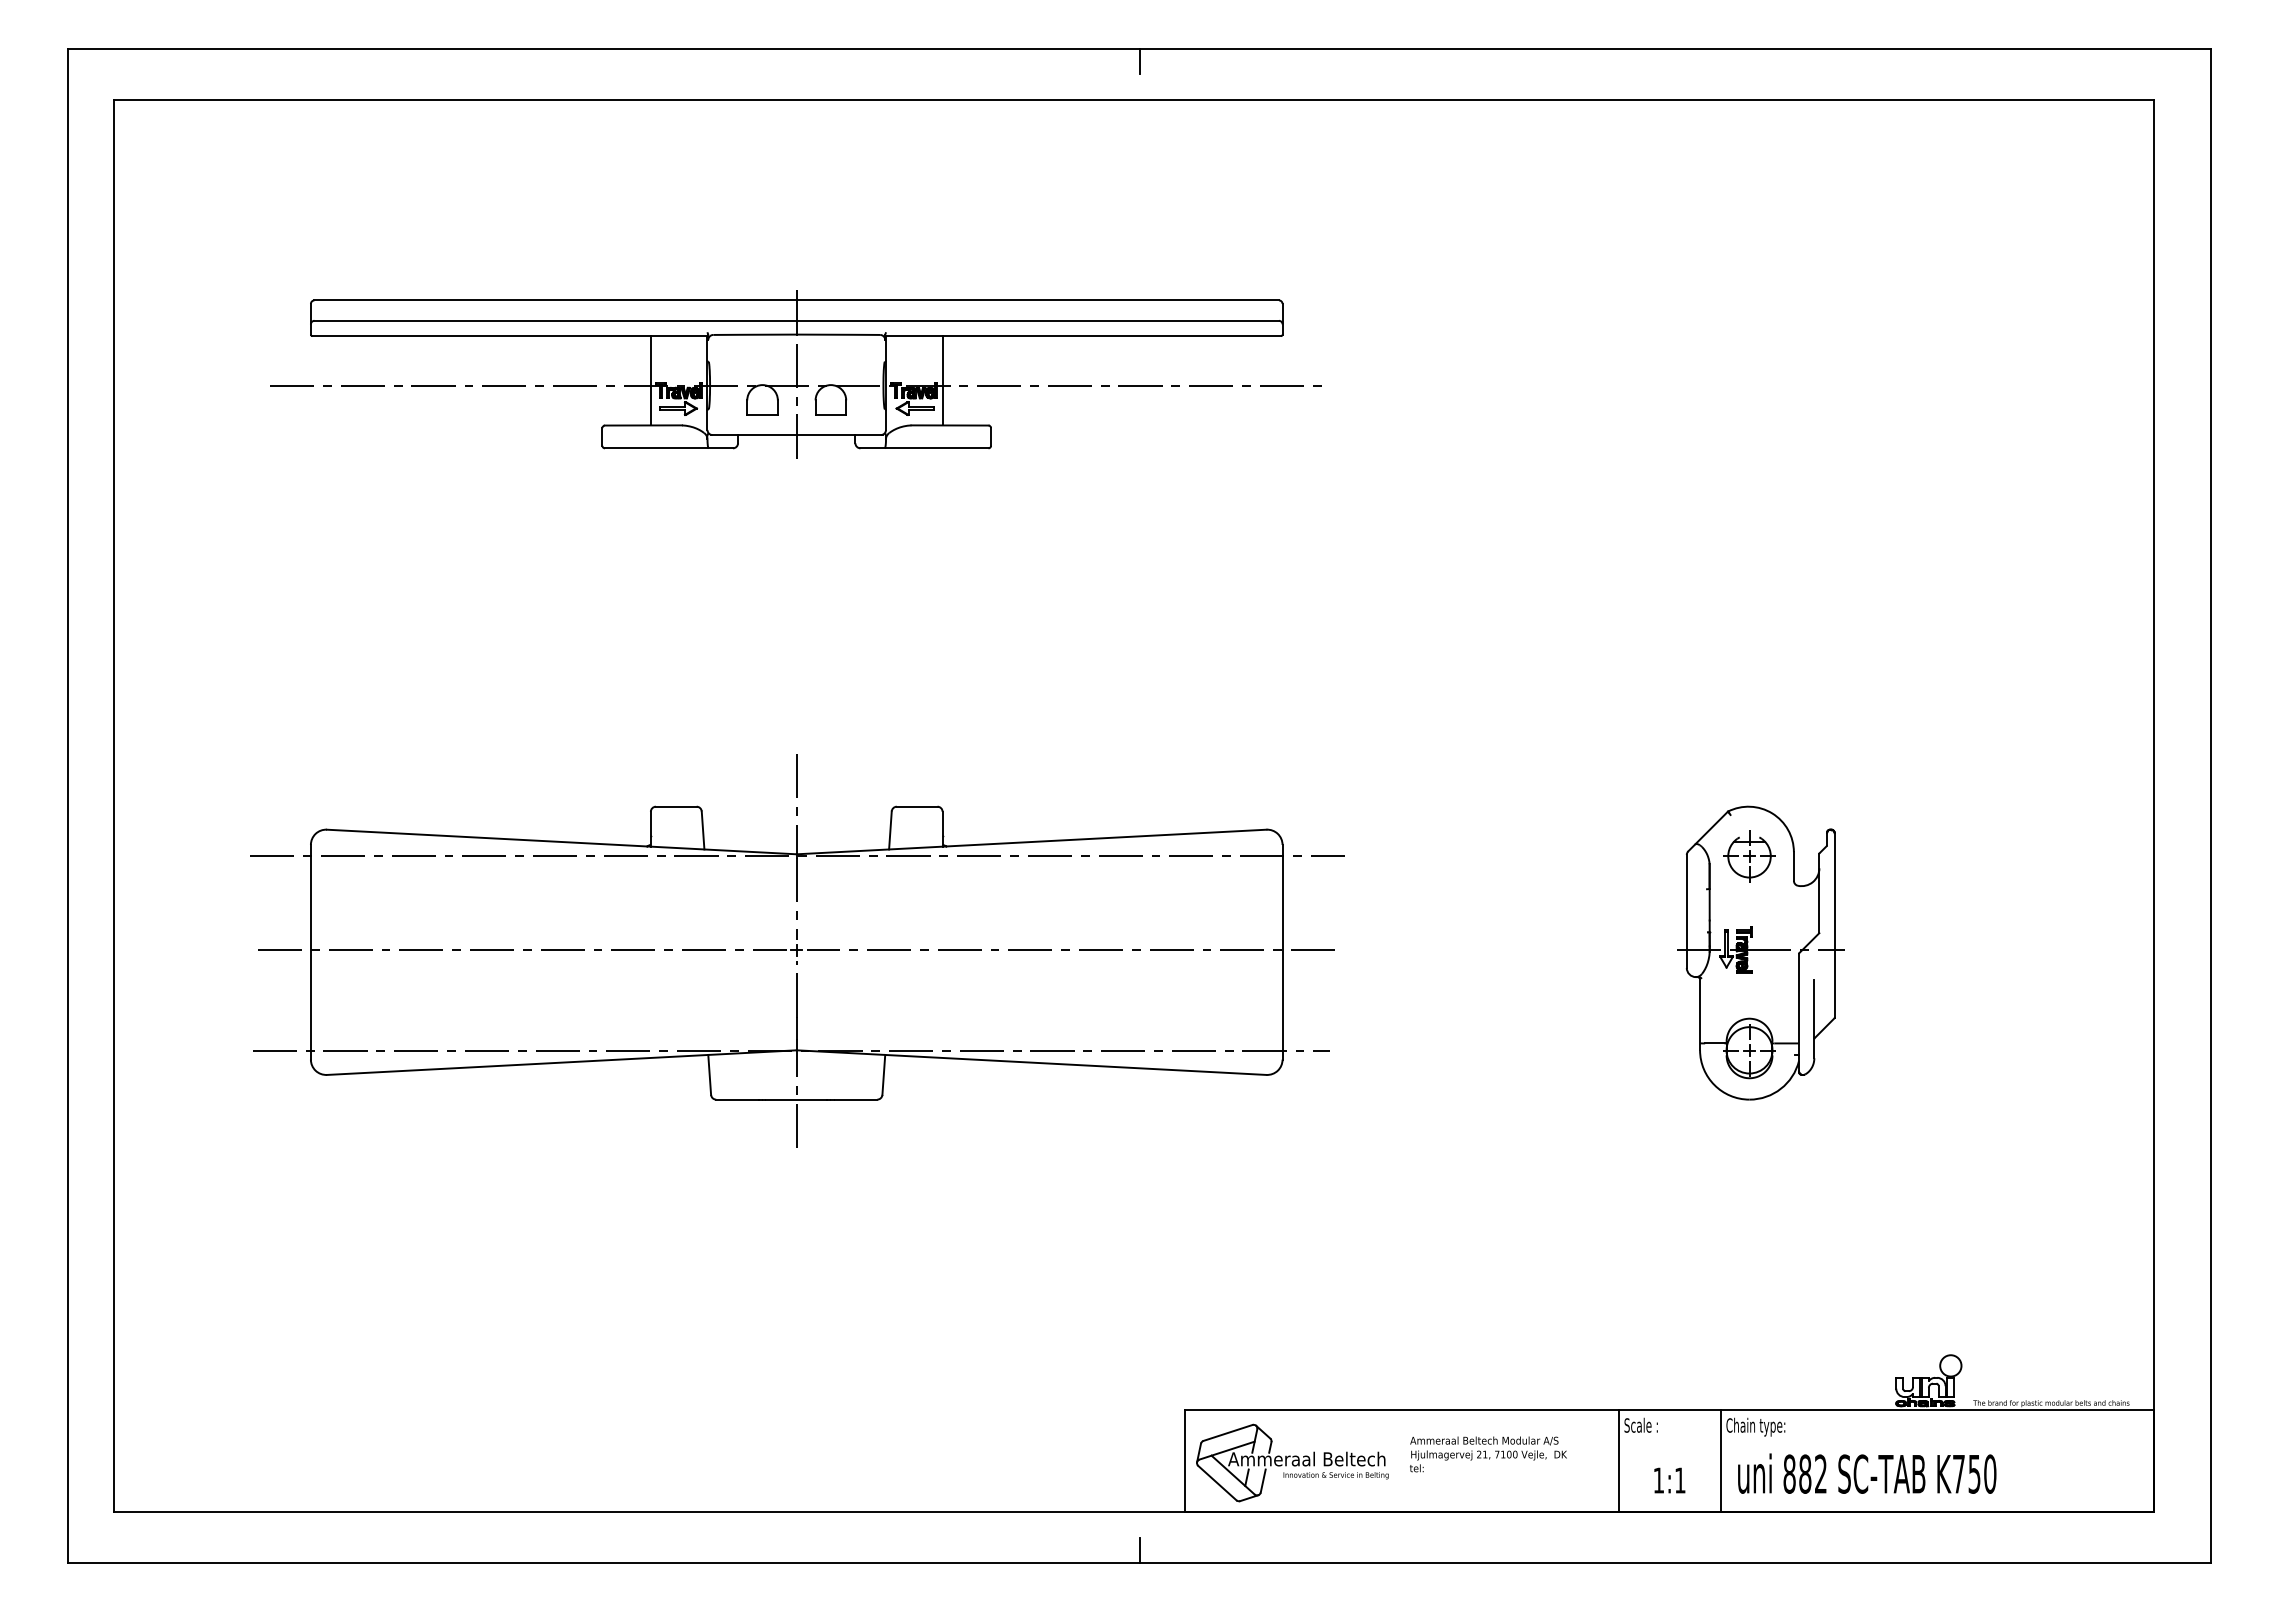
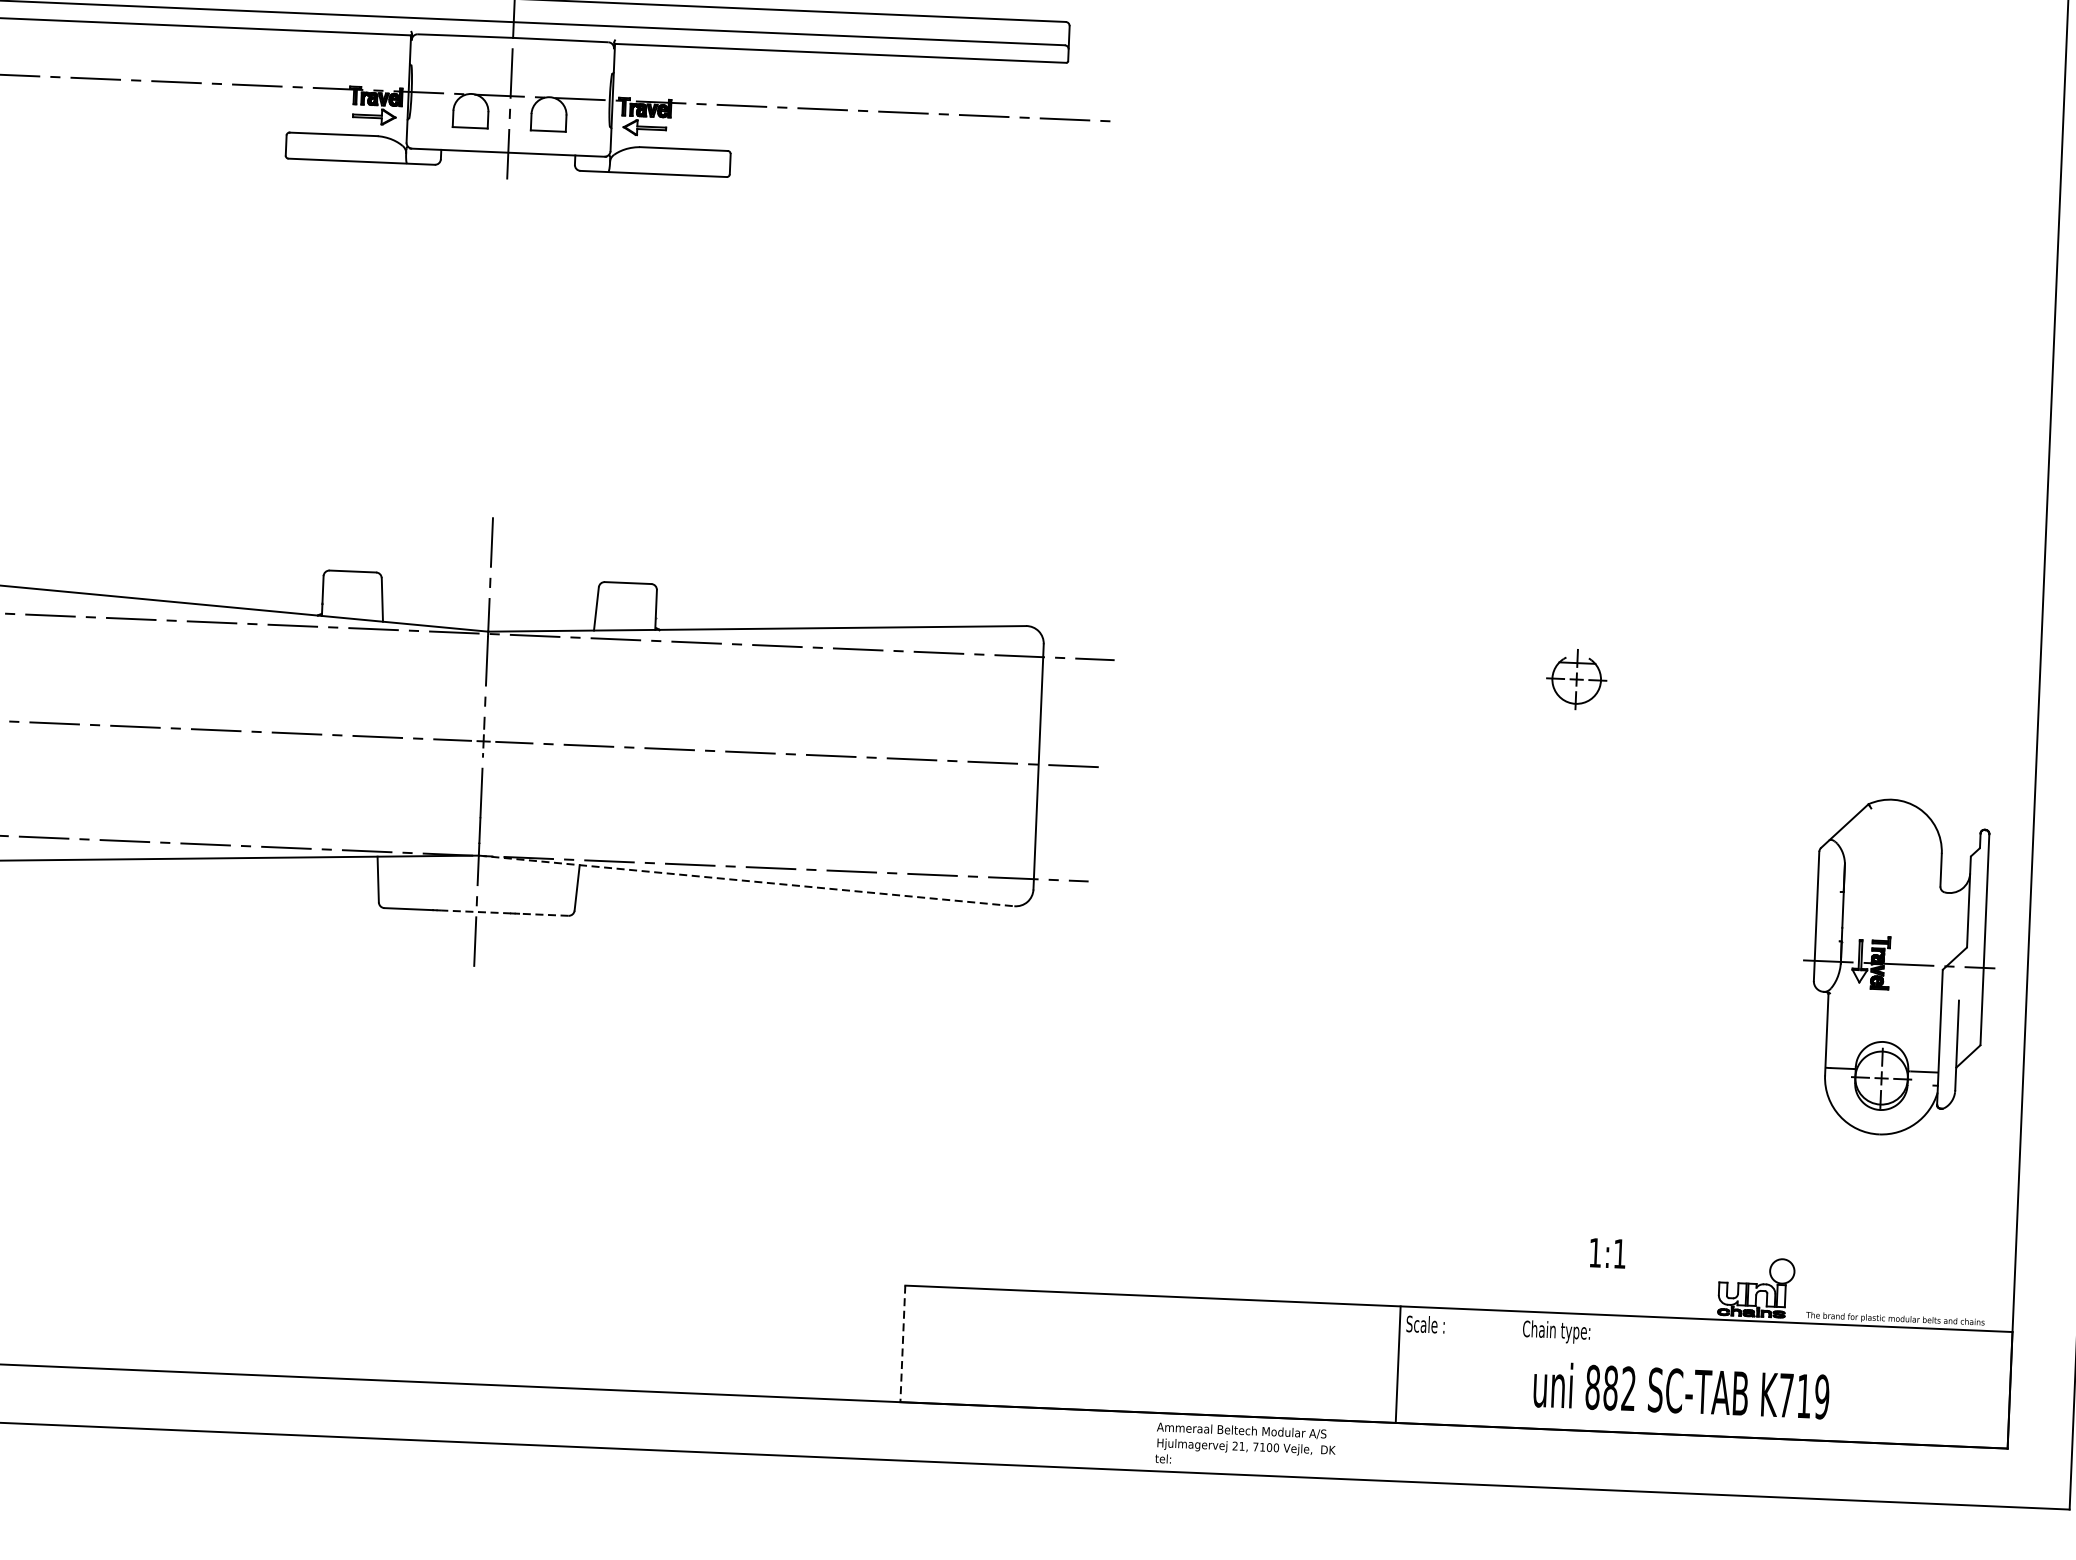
line: (650, 380) -> (343, 83), removed
line: (942, 380) -> (677, 97), removed
part: (1760, 952) -> (1898, 966), moved
line: (1032, 1062) -> (747, 880), solid -> dashed
line: (796, 1099) -> (476, 911), solid -> dashed
line: (855, 1099) -> (543, 914), solid -> dashed
text: (1488, 1454) -> (1245, 1446), moved
line: (1185, 1461) -> (903, 1344), solid -> dashed
line: (1720, 1461) -> (1514, 1369), removed
part: (1292, 1462) -> (1025, 1350), removed
text: (1982, 1473) -> (1813, 1395), K750 -> K719
text: (1669, 1480) -> (1607, 1253), moved
line: (1139, 1550) -> (846, 1443), removed

